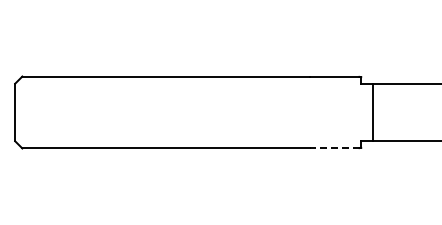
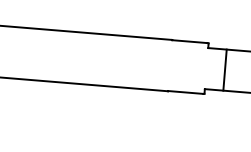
line: (373, 112) -> (225, 70), moved
line: (334, 148) -> (185, 92), dashed -> solid

